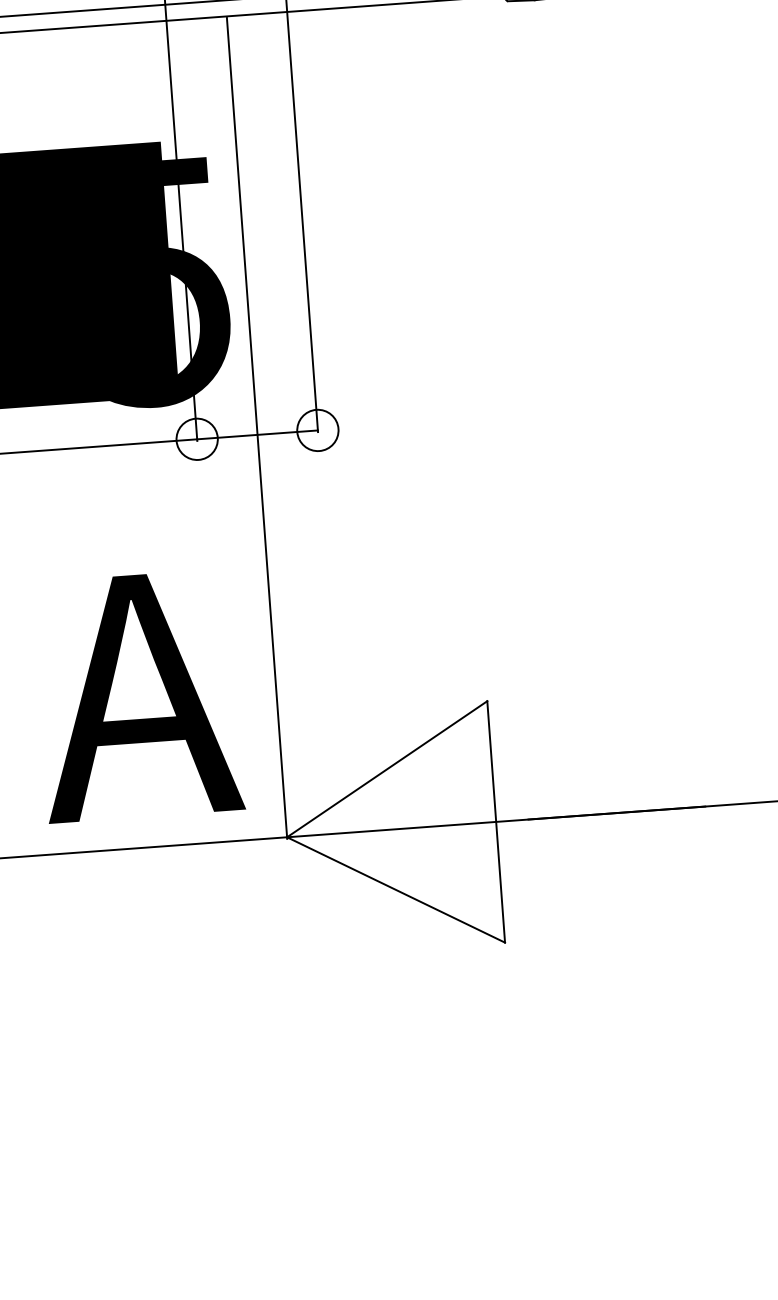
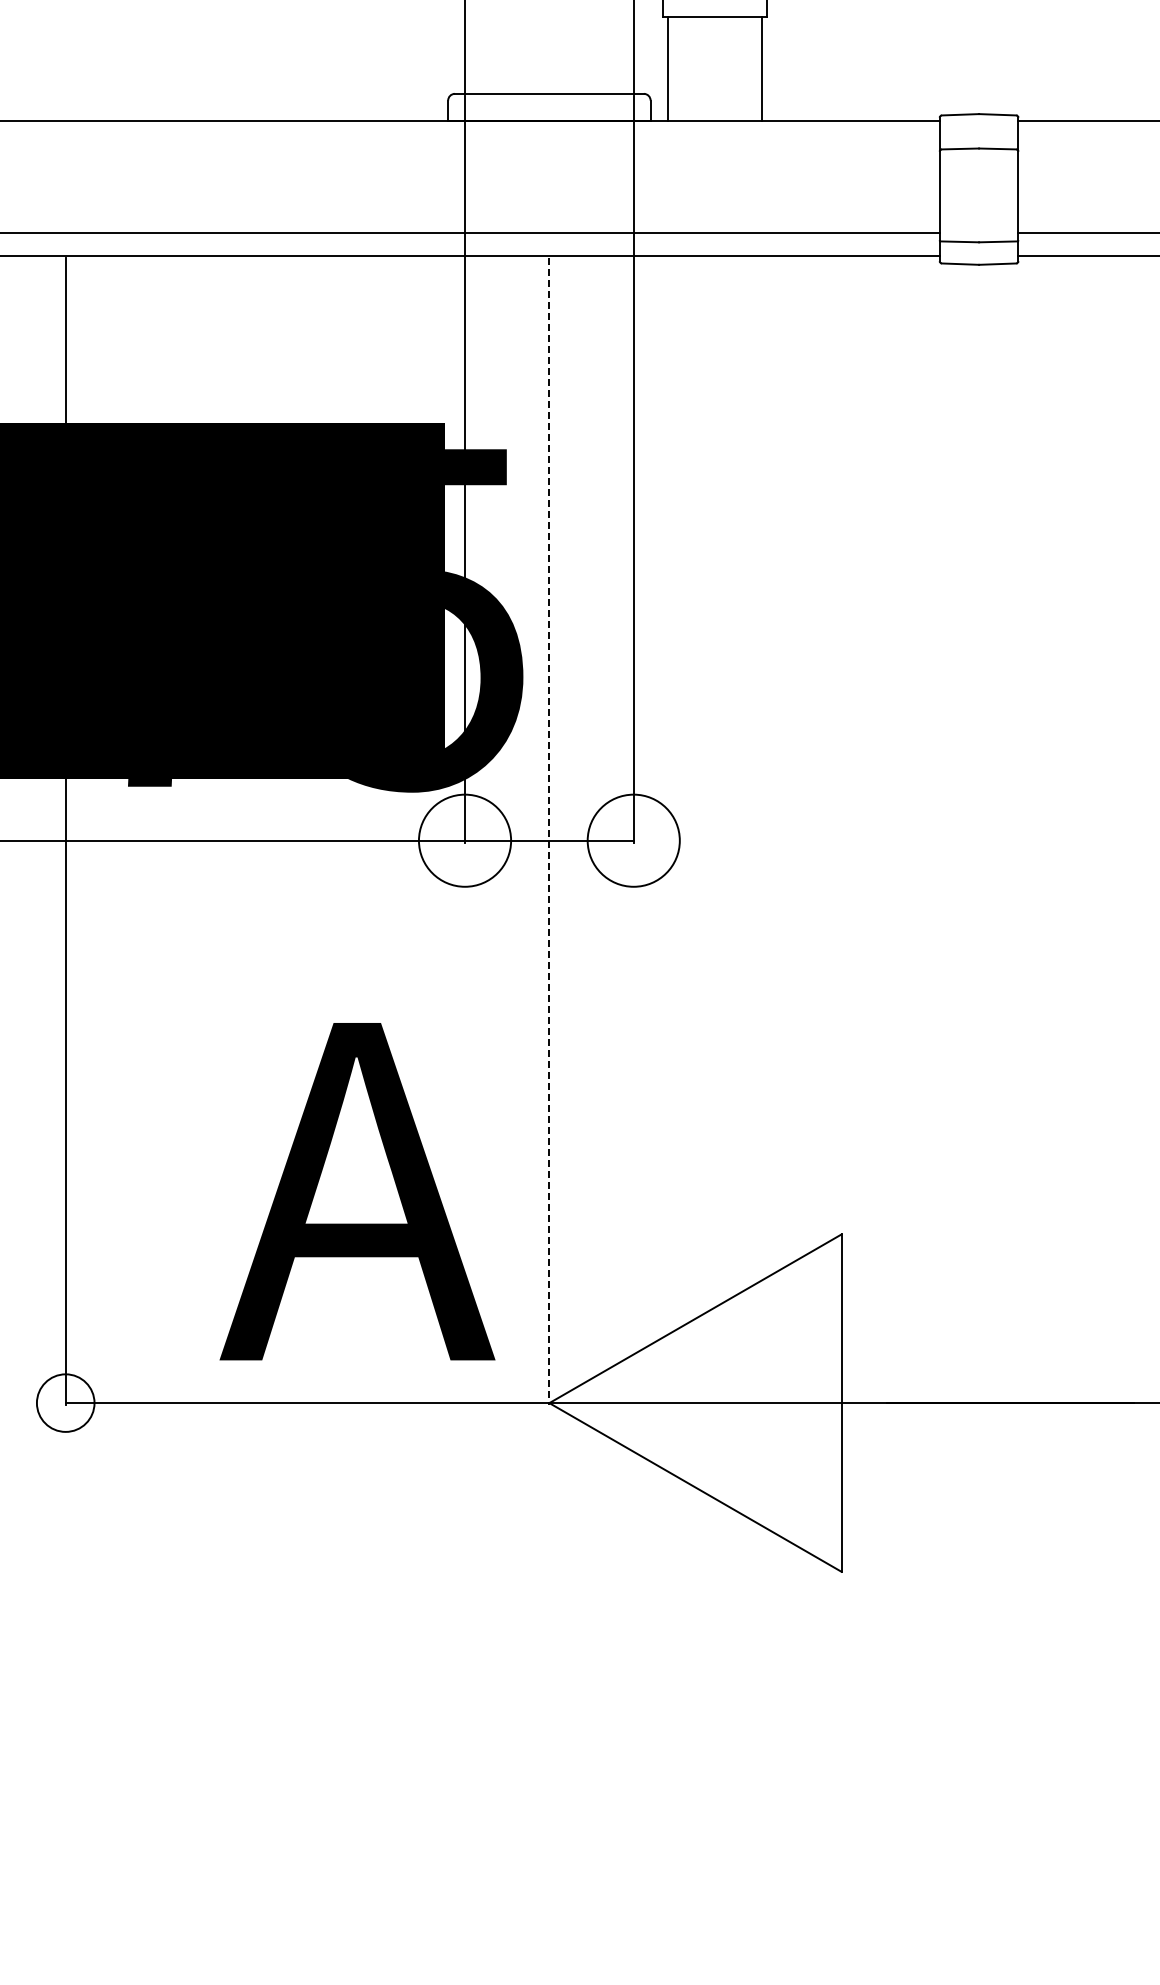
line: (257, 428) -> (549, 831), solid -> dashed
circle: (317, 430) -> (633, 840), size x1.6
circle: (196, 439) -> (464, 840), size x1.6

